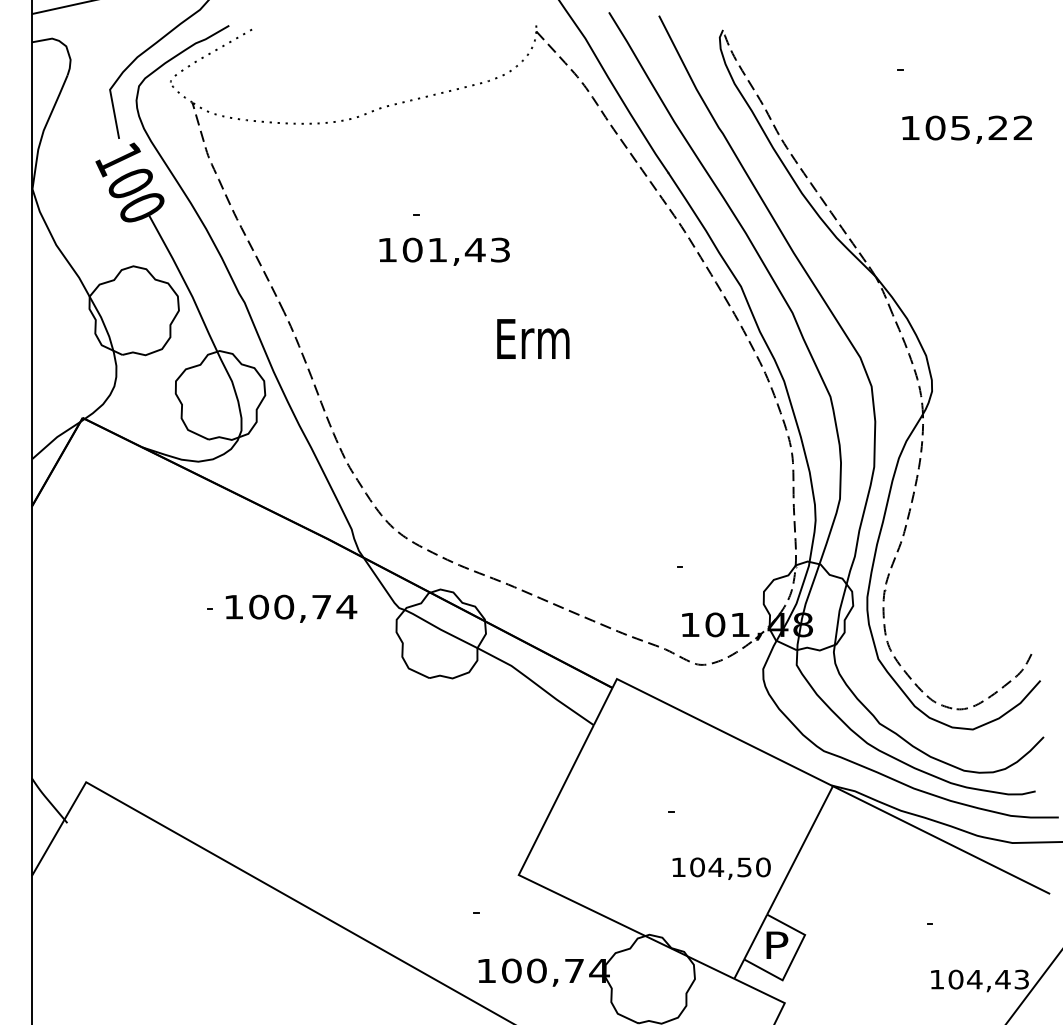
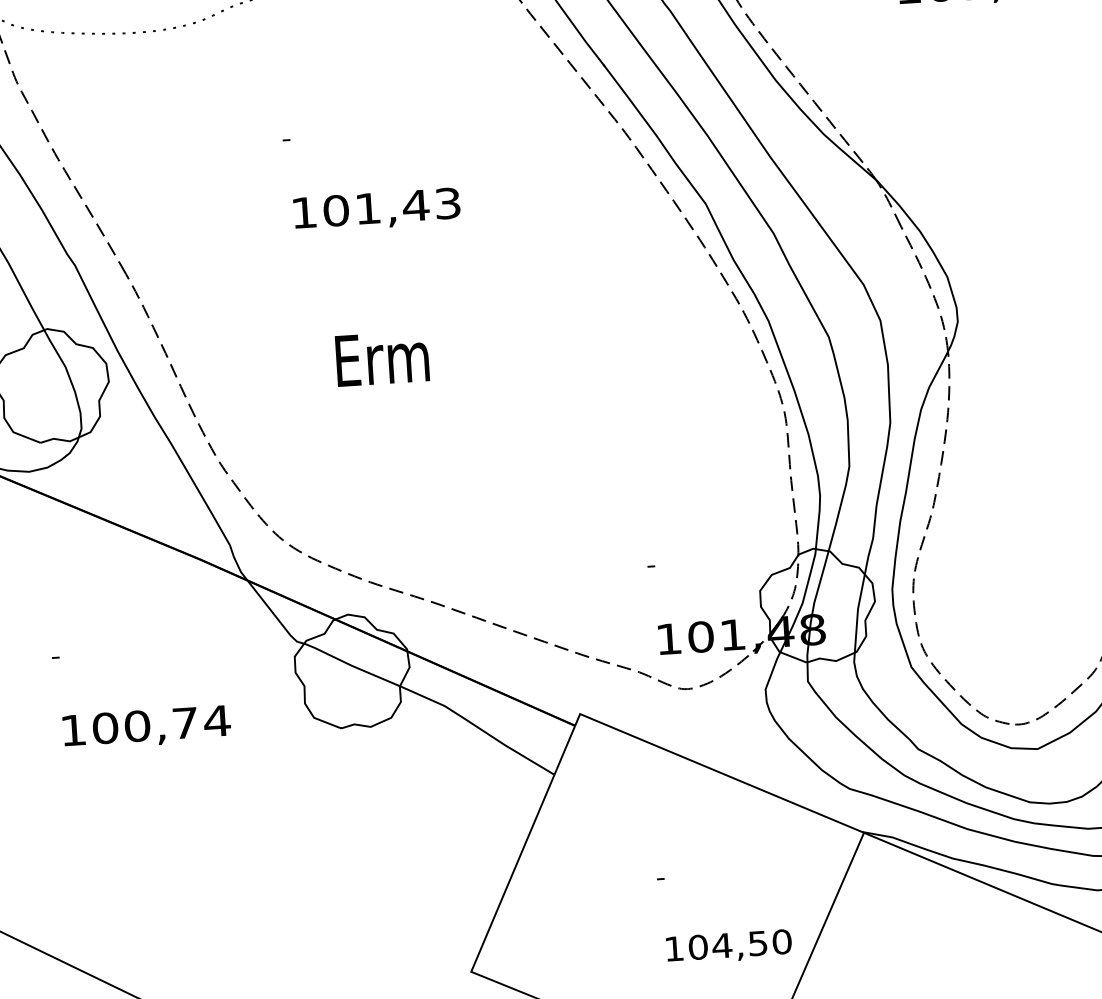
text: (444, 251) -> (376, 209), moved
text: (533, 338) -> (382, 357), moved
text: (291, 608) -> (146, 727), moved

